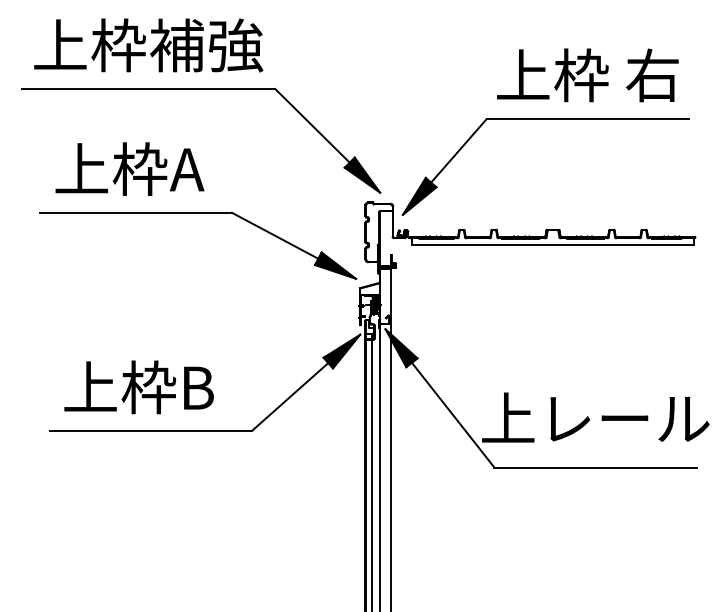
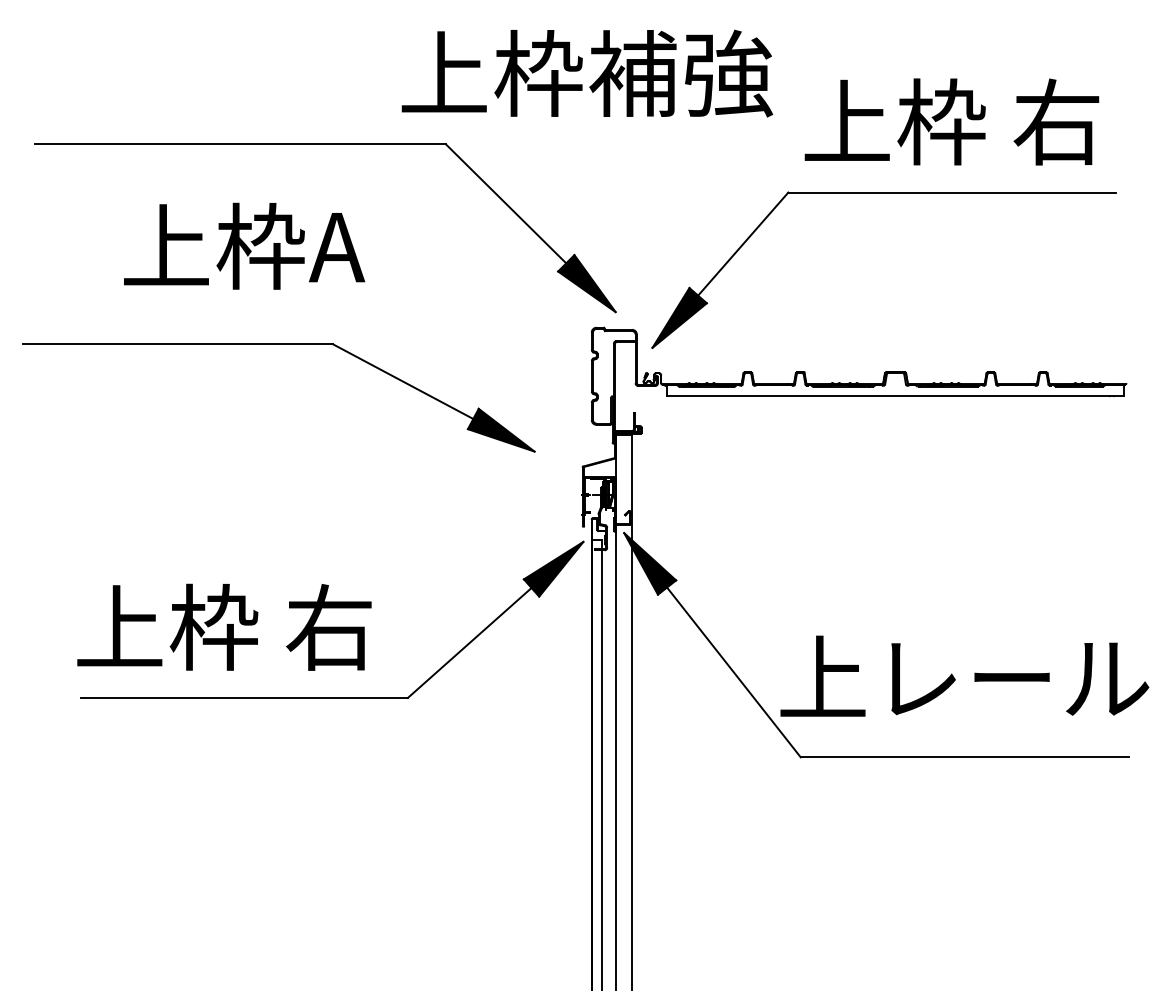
text: (148, 45) -> (586, 73), moved
text: (129, 168) -> (243, 245), moved
part: (198, 213) -> (279, 345), moved
text: (138, 387) -> (224, 627), 上枠B -> 上枠 右

